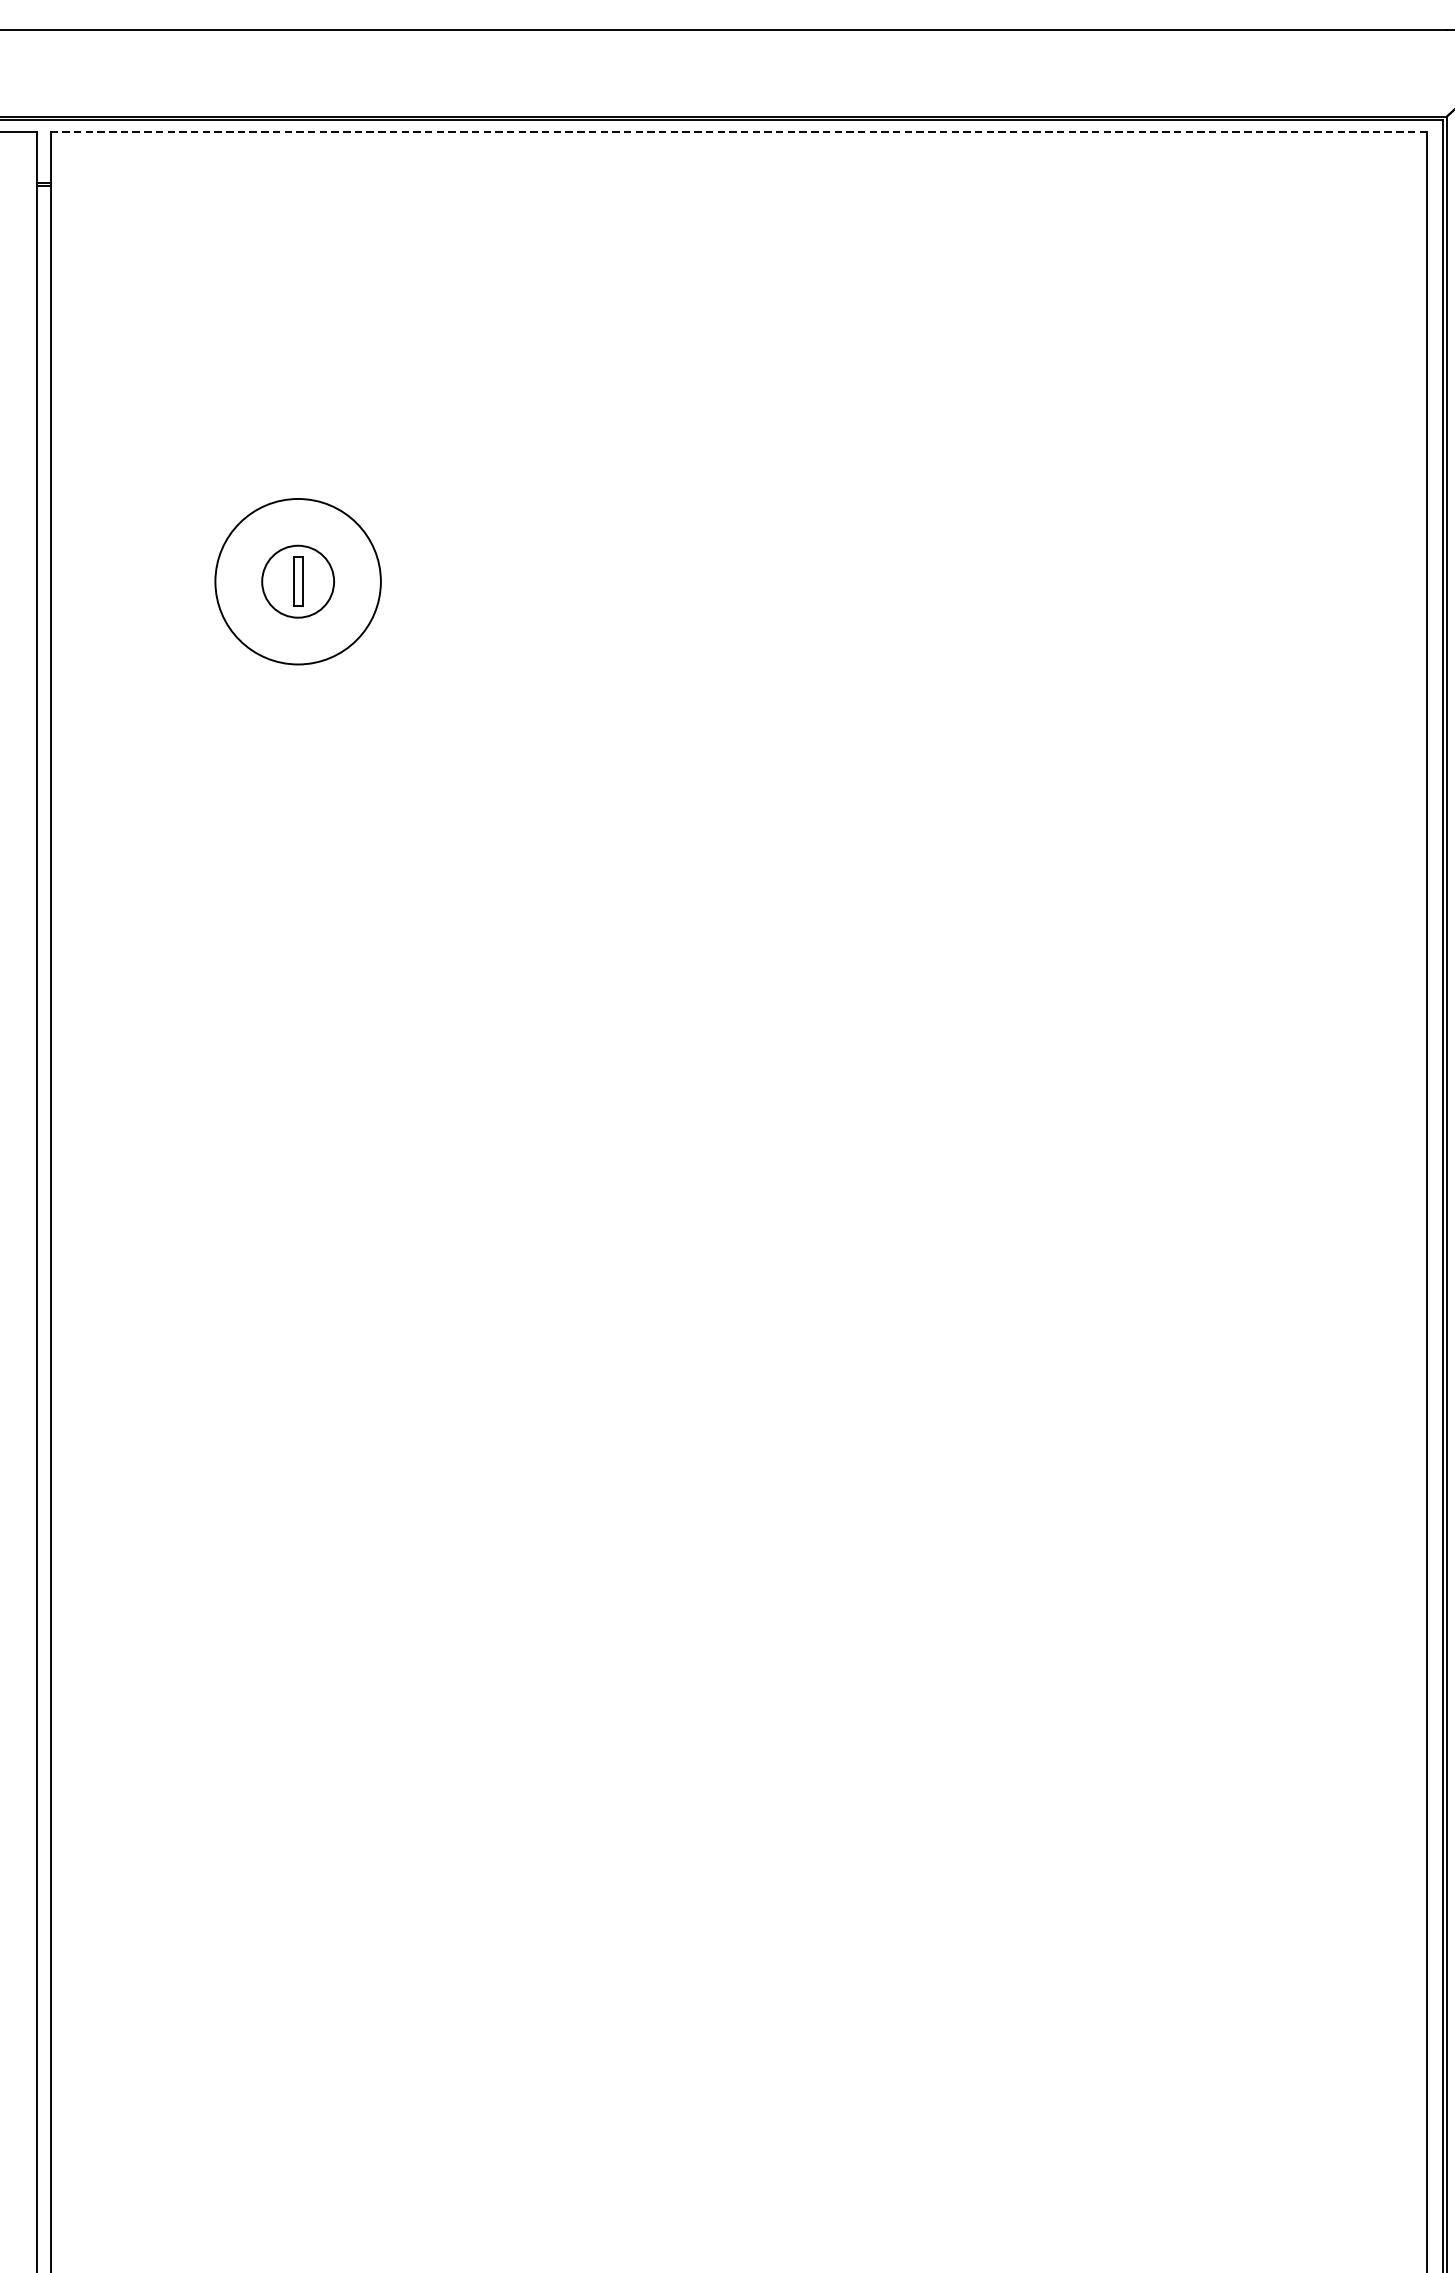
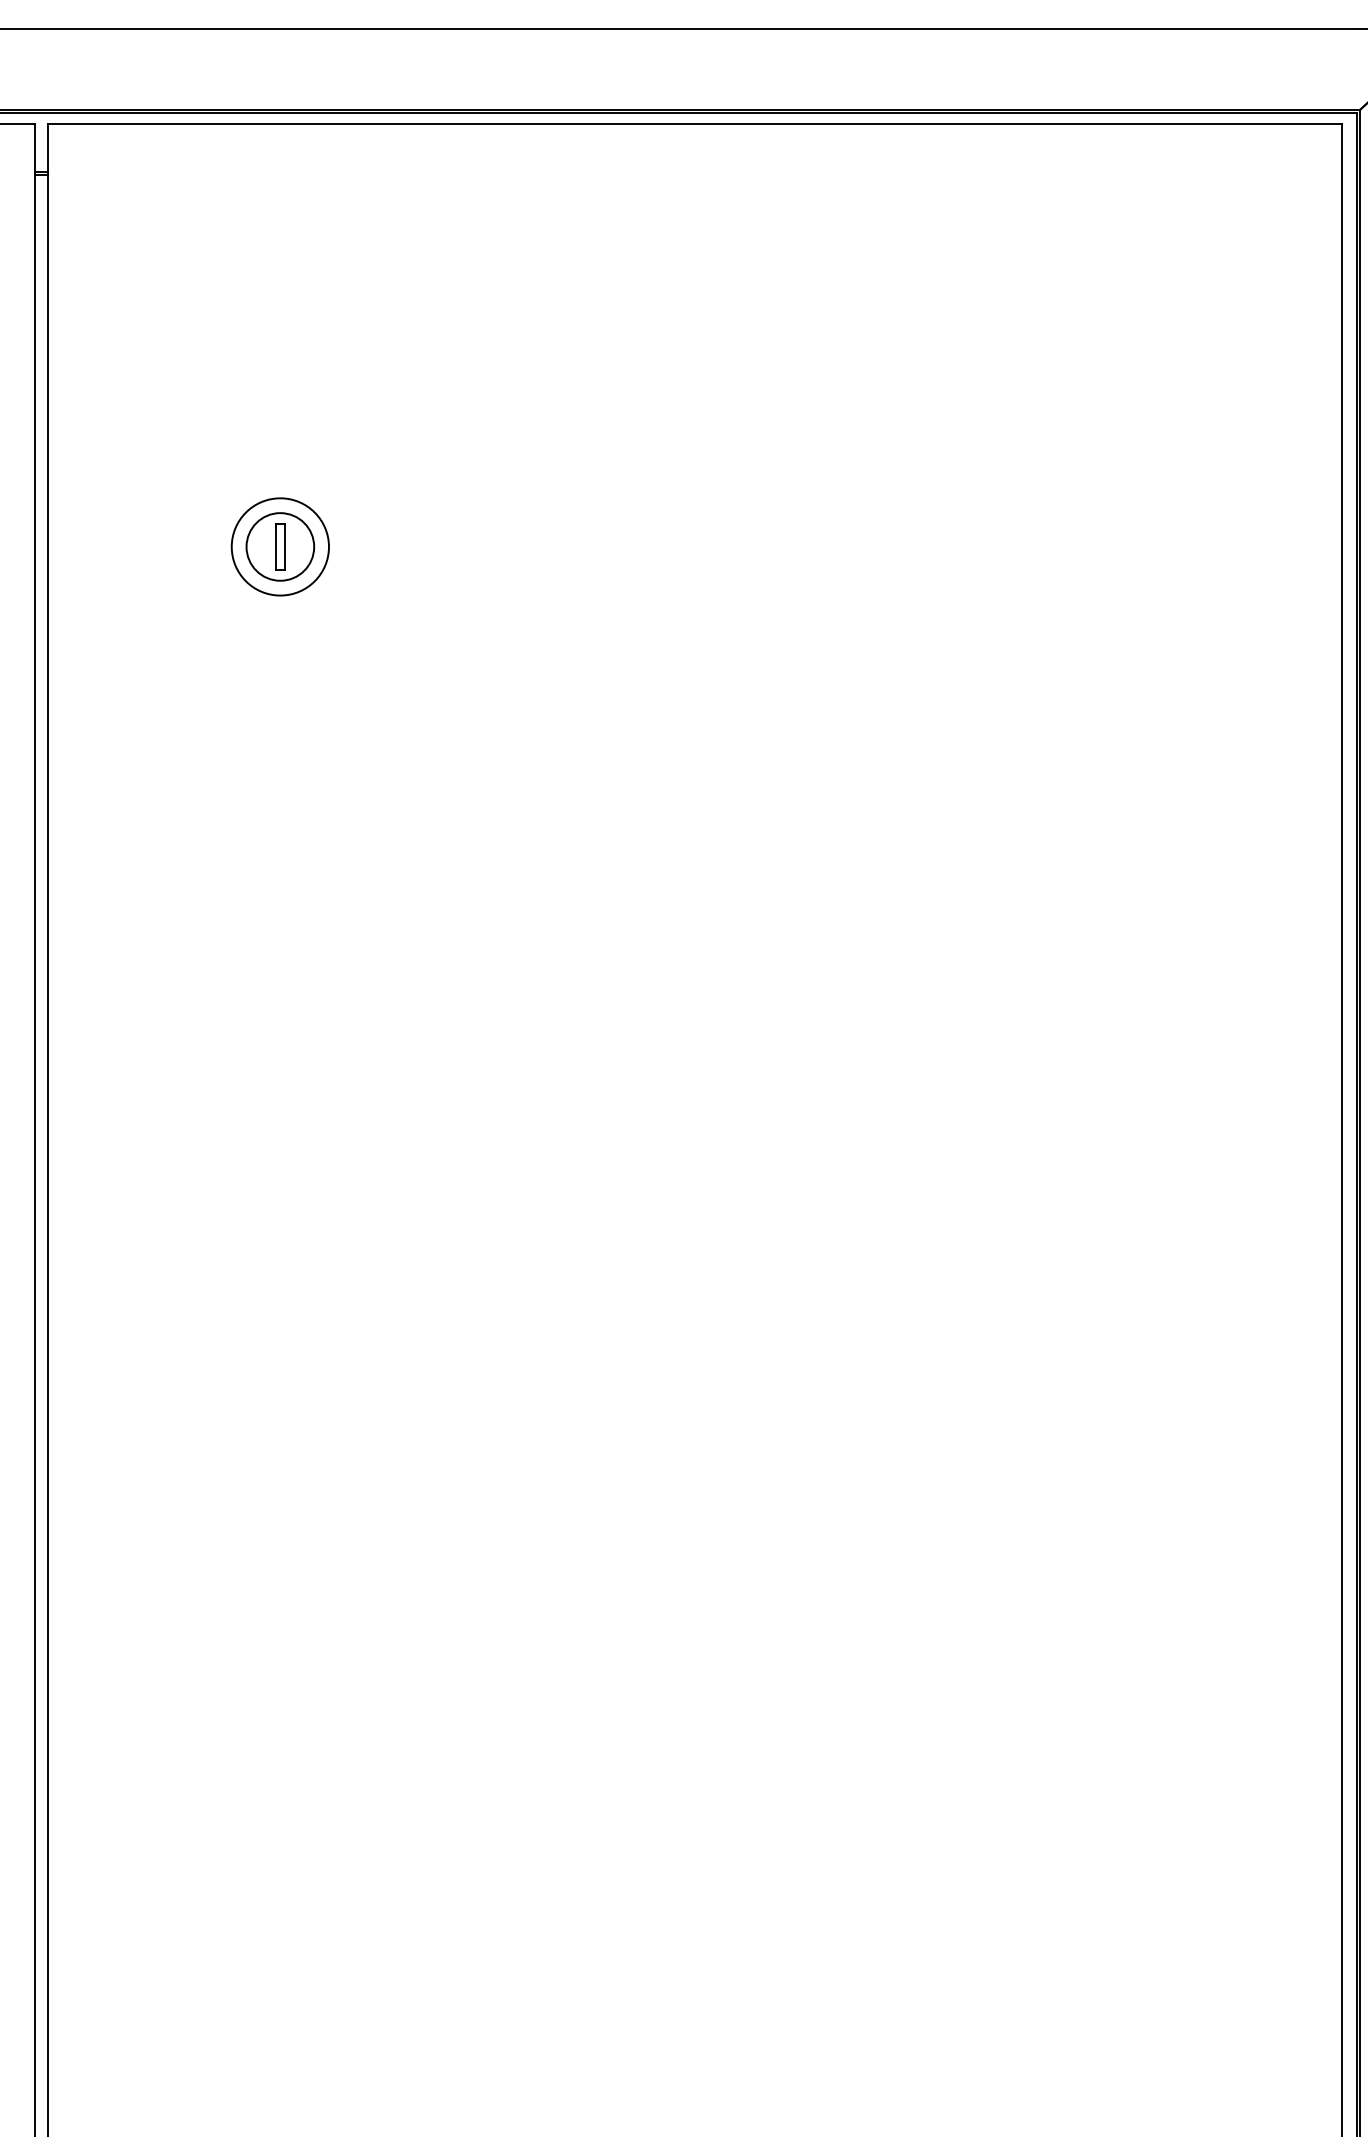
line: (738, 132) -> (694, 124), dashed -> solid
circle: (298, 581) -> (280, 546), size x0.62

